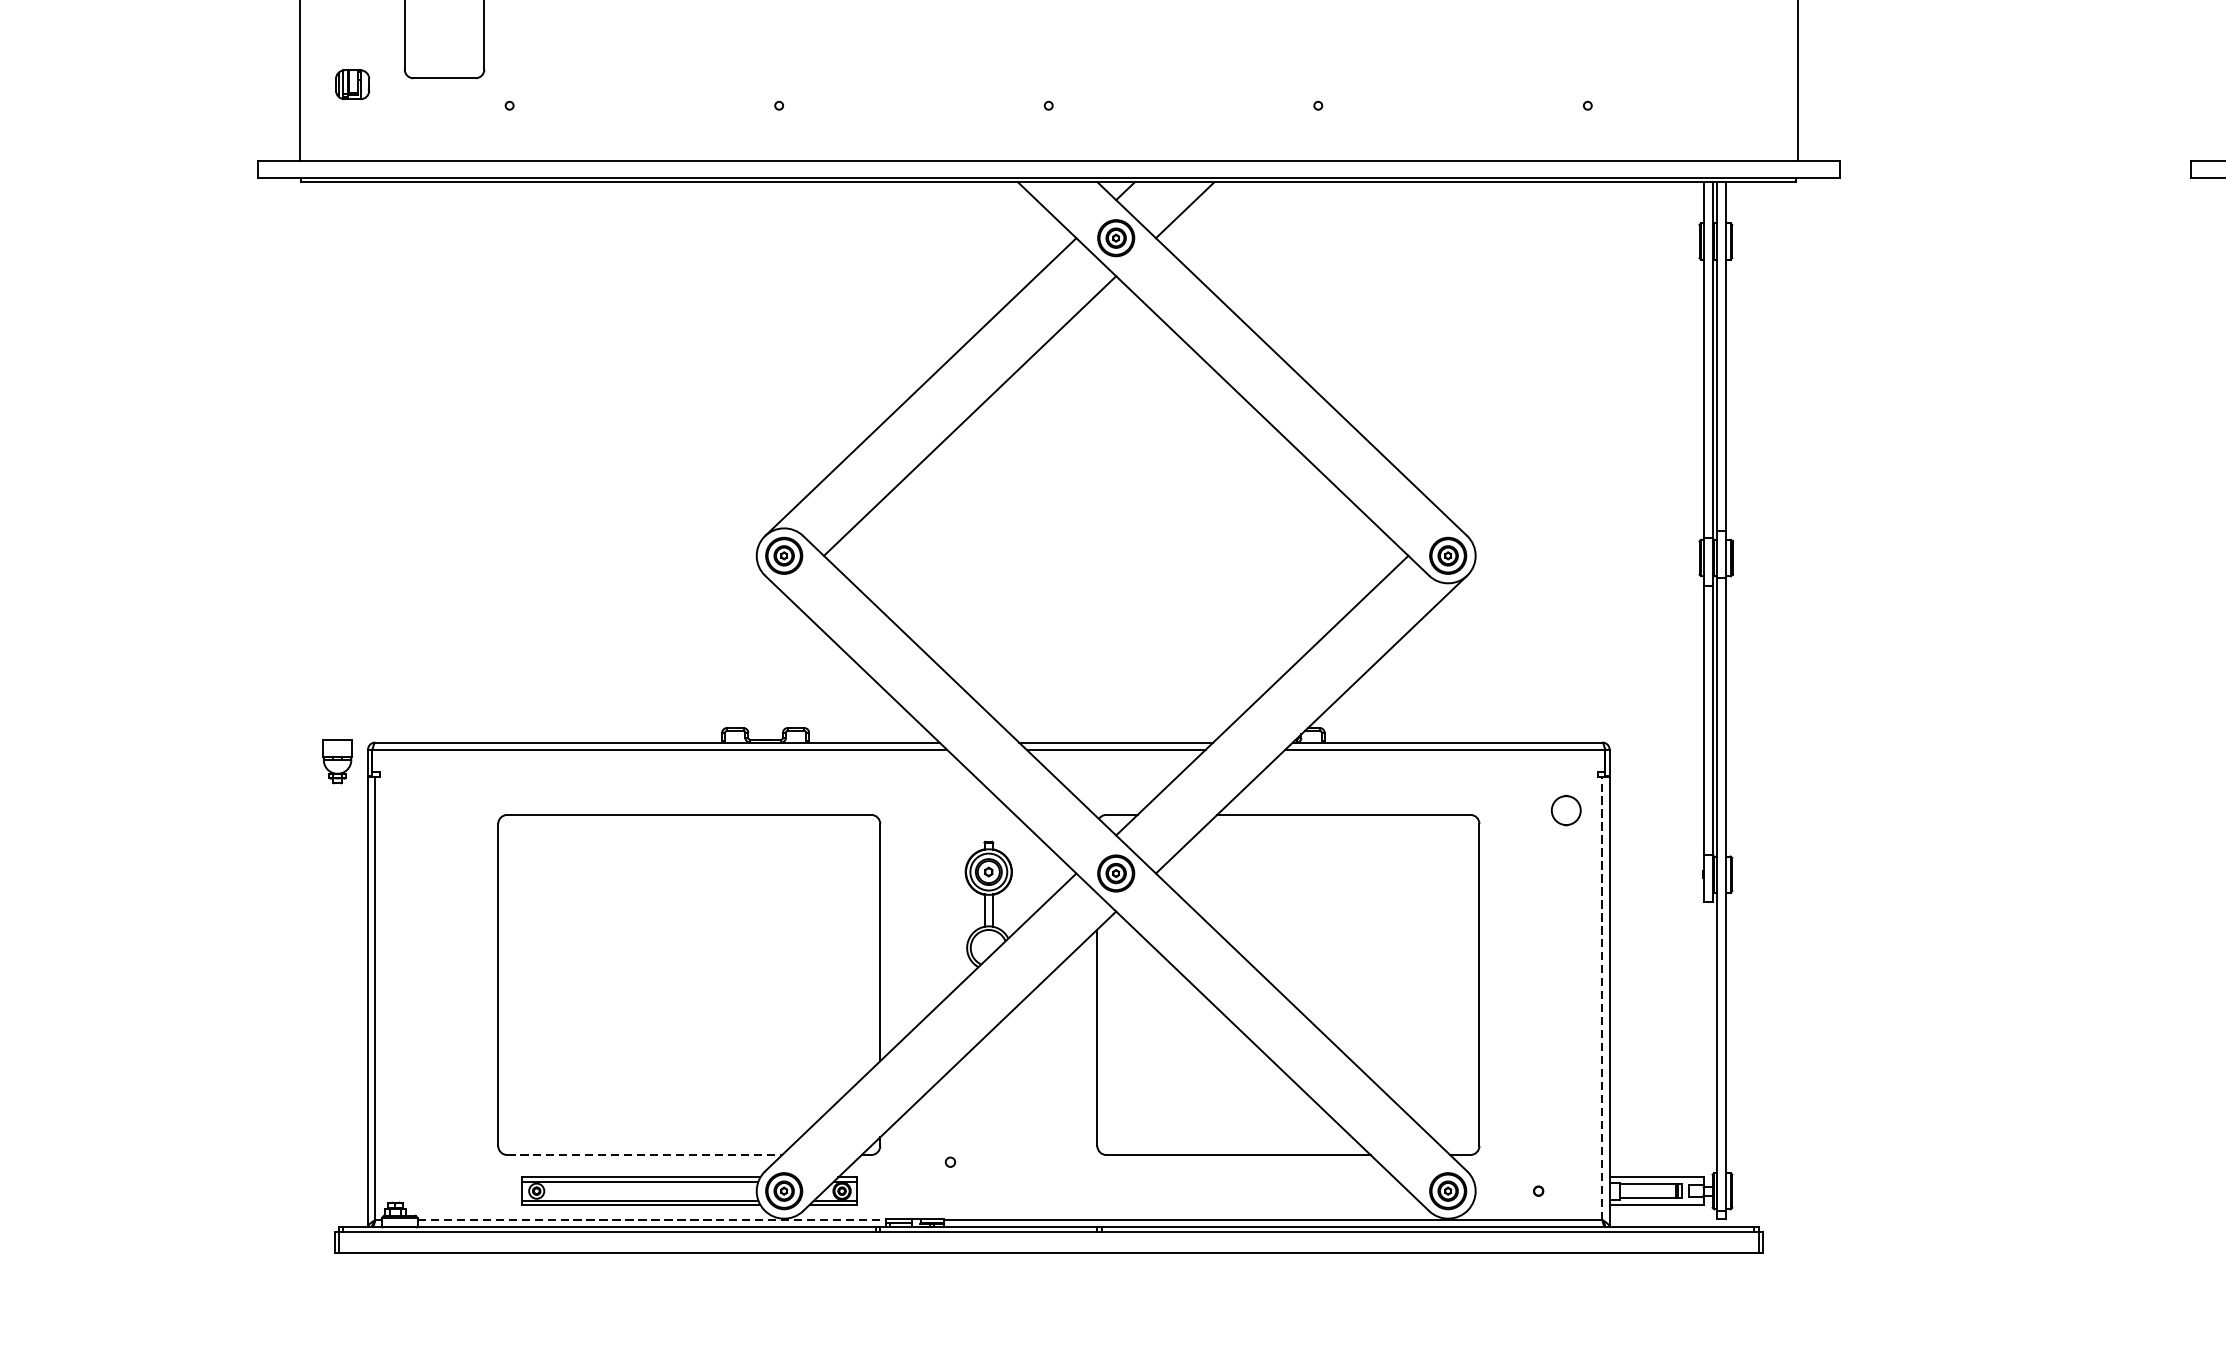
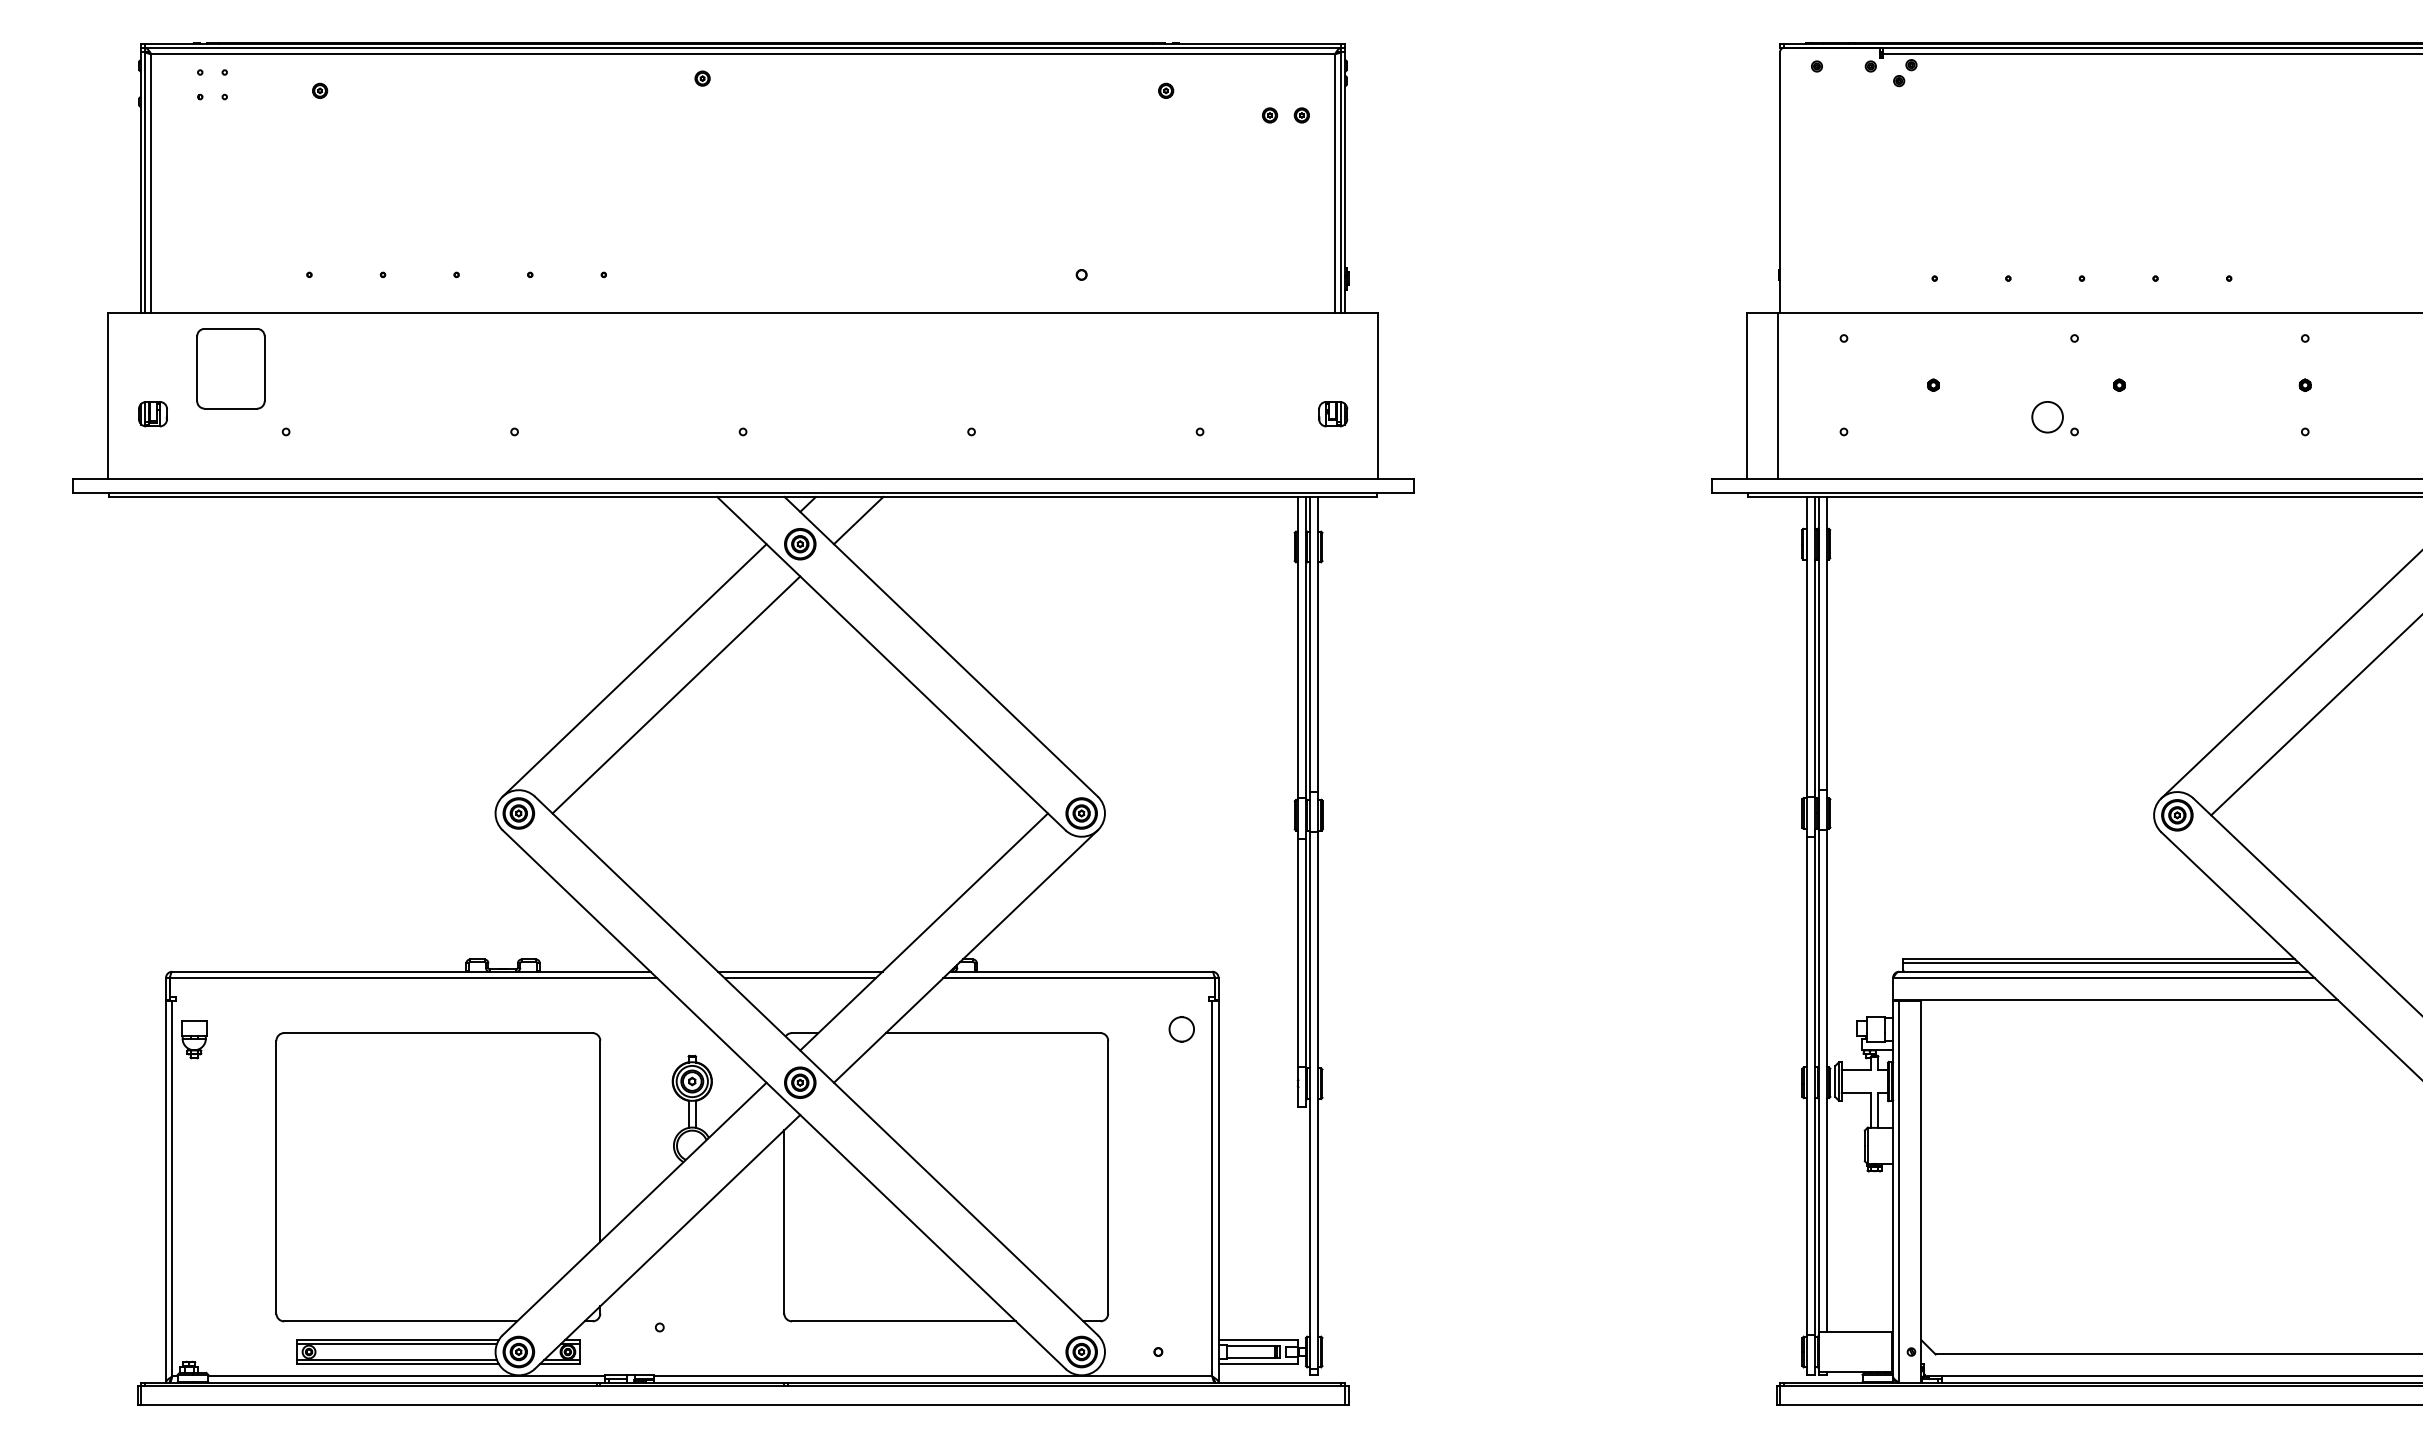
part: (1745, 85) -> (1333, 414), added
part: (337, 761) -> (194, 1039), moved
line: (1602, 998) -> (1212, 1188), dashed -> solid
line: (644, 1155) -> (400, 1321), dashed -> solid
line: (652, 1220) -> (407, 1376), dashed -> solid

